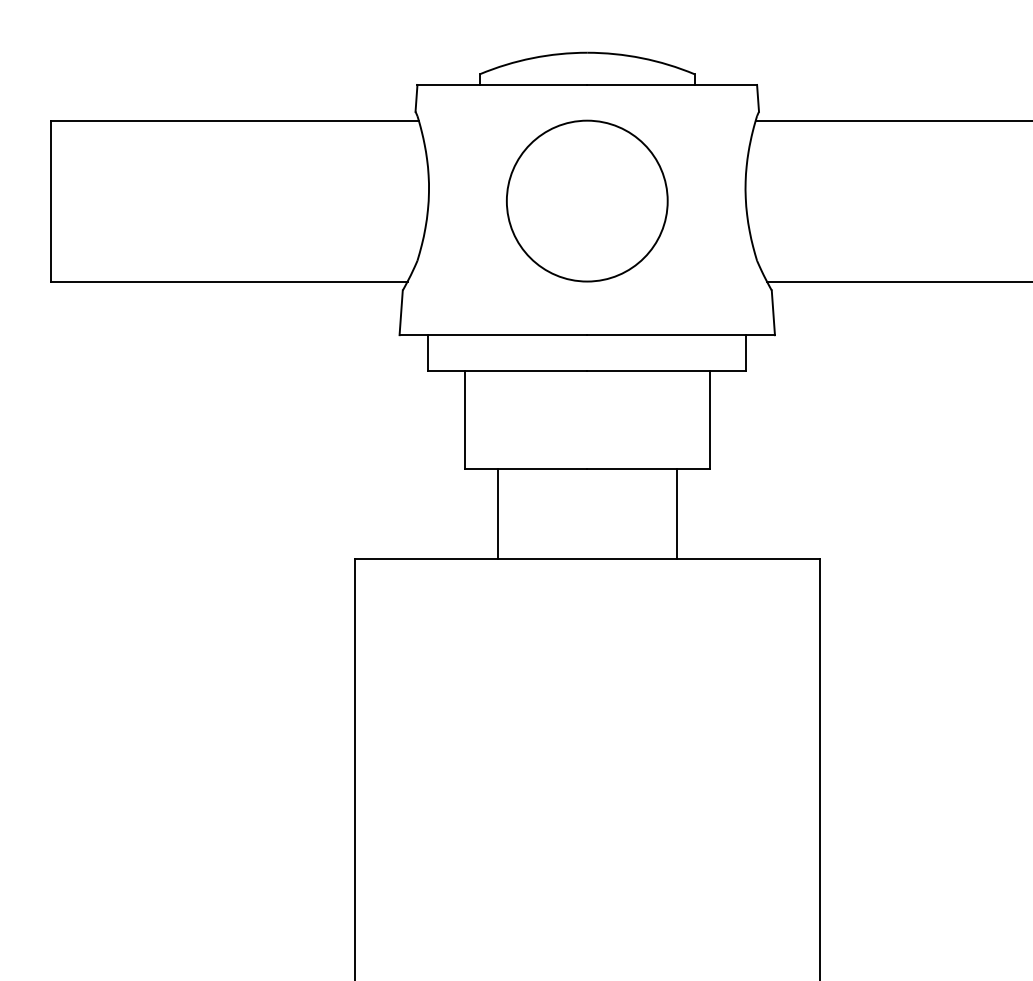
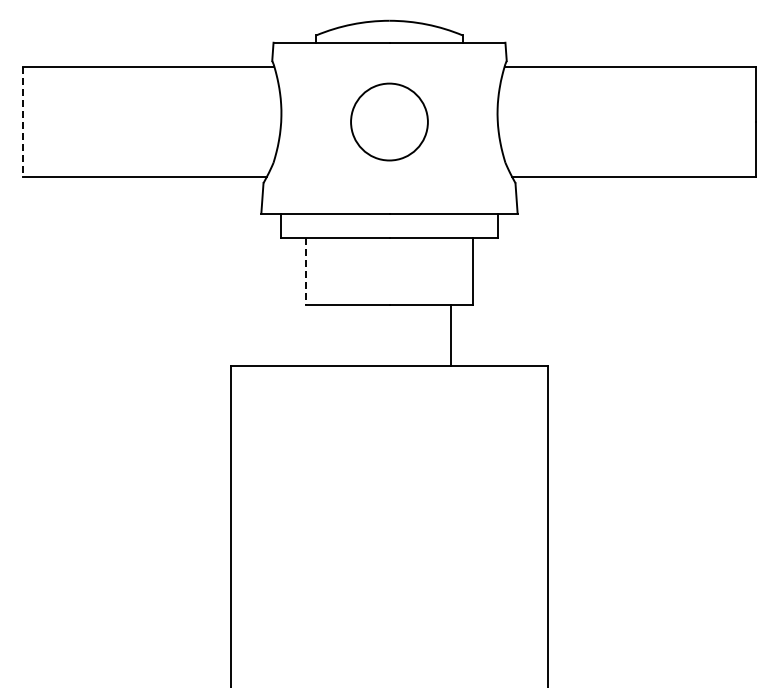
circle: (587, 200) -> (389, 121), size x0.7
line: (51, 201) -> (23, 122), solid -> dashed
line: (464, 419) -> (305, 271), solid -> dashed
line: (497, 513) -> (328, 335), removed

